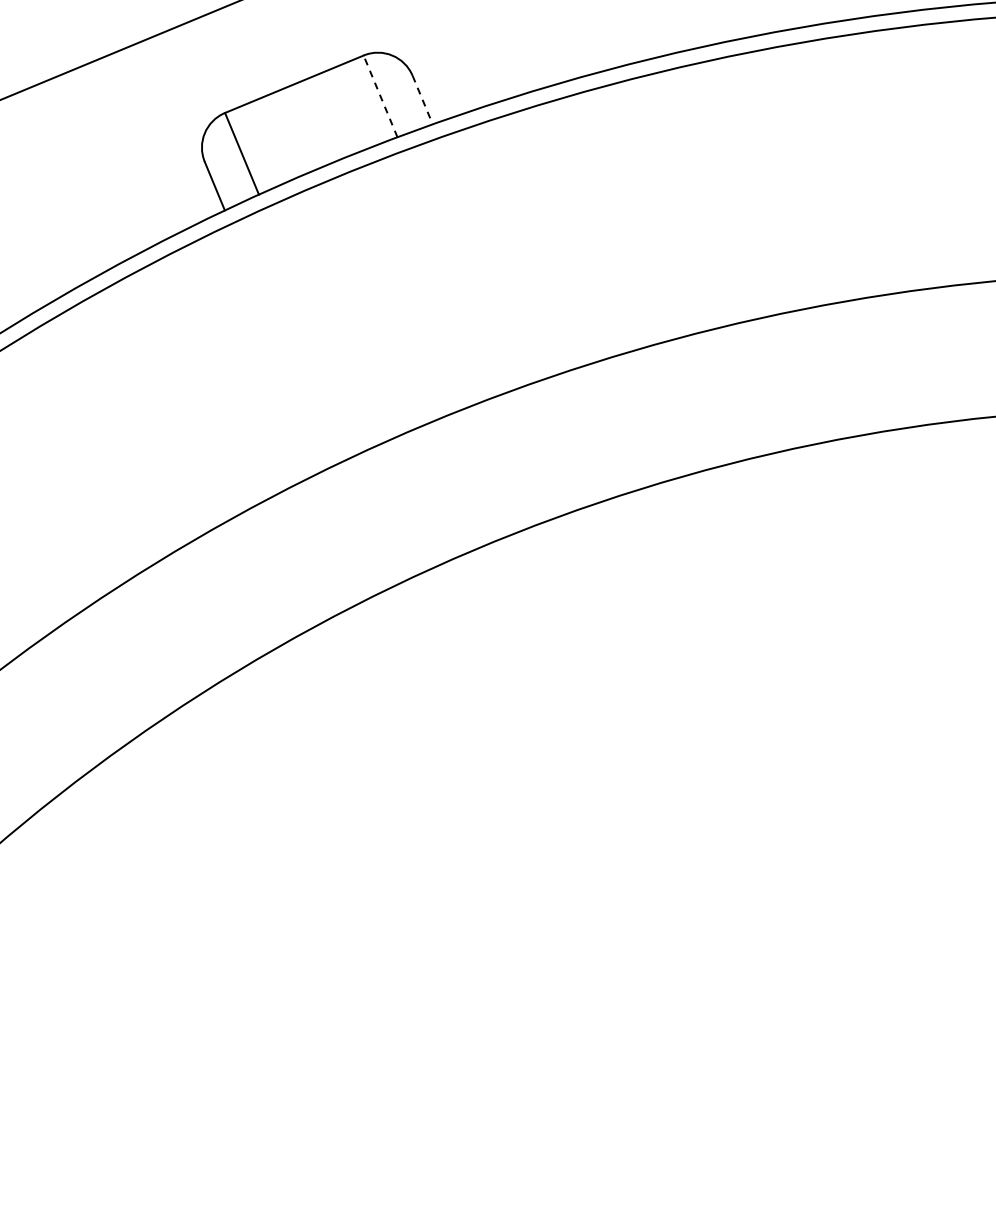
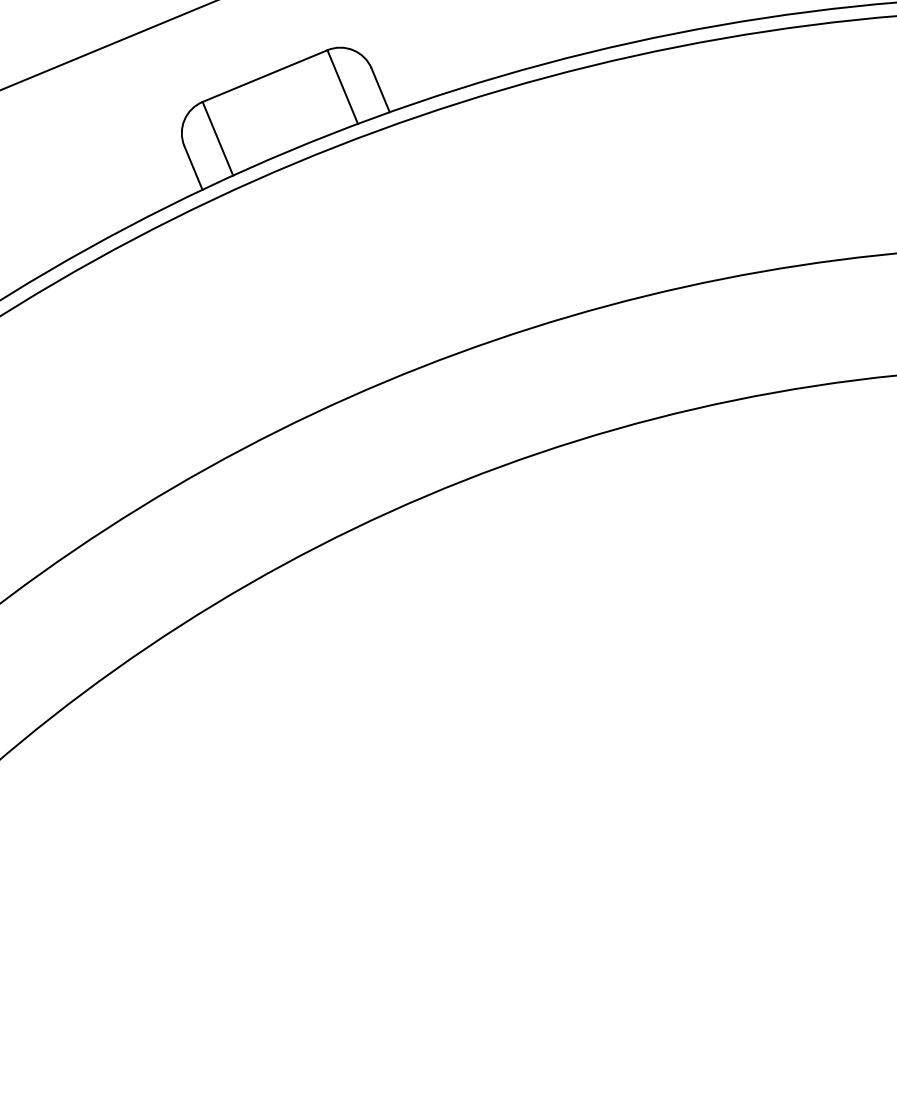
line: (380, 95) -> (342, 86), dashed -> solid
line: (422, 100) -> (380, 90), dashed -> solid

